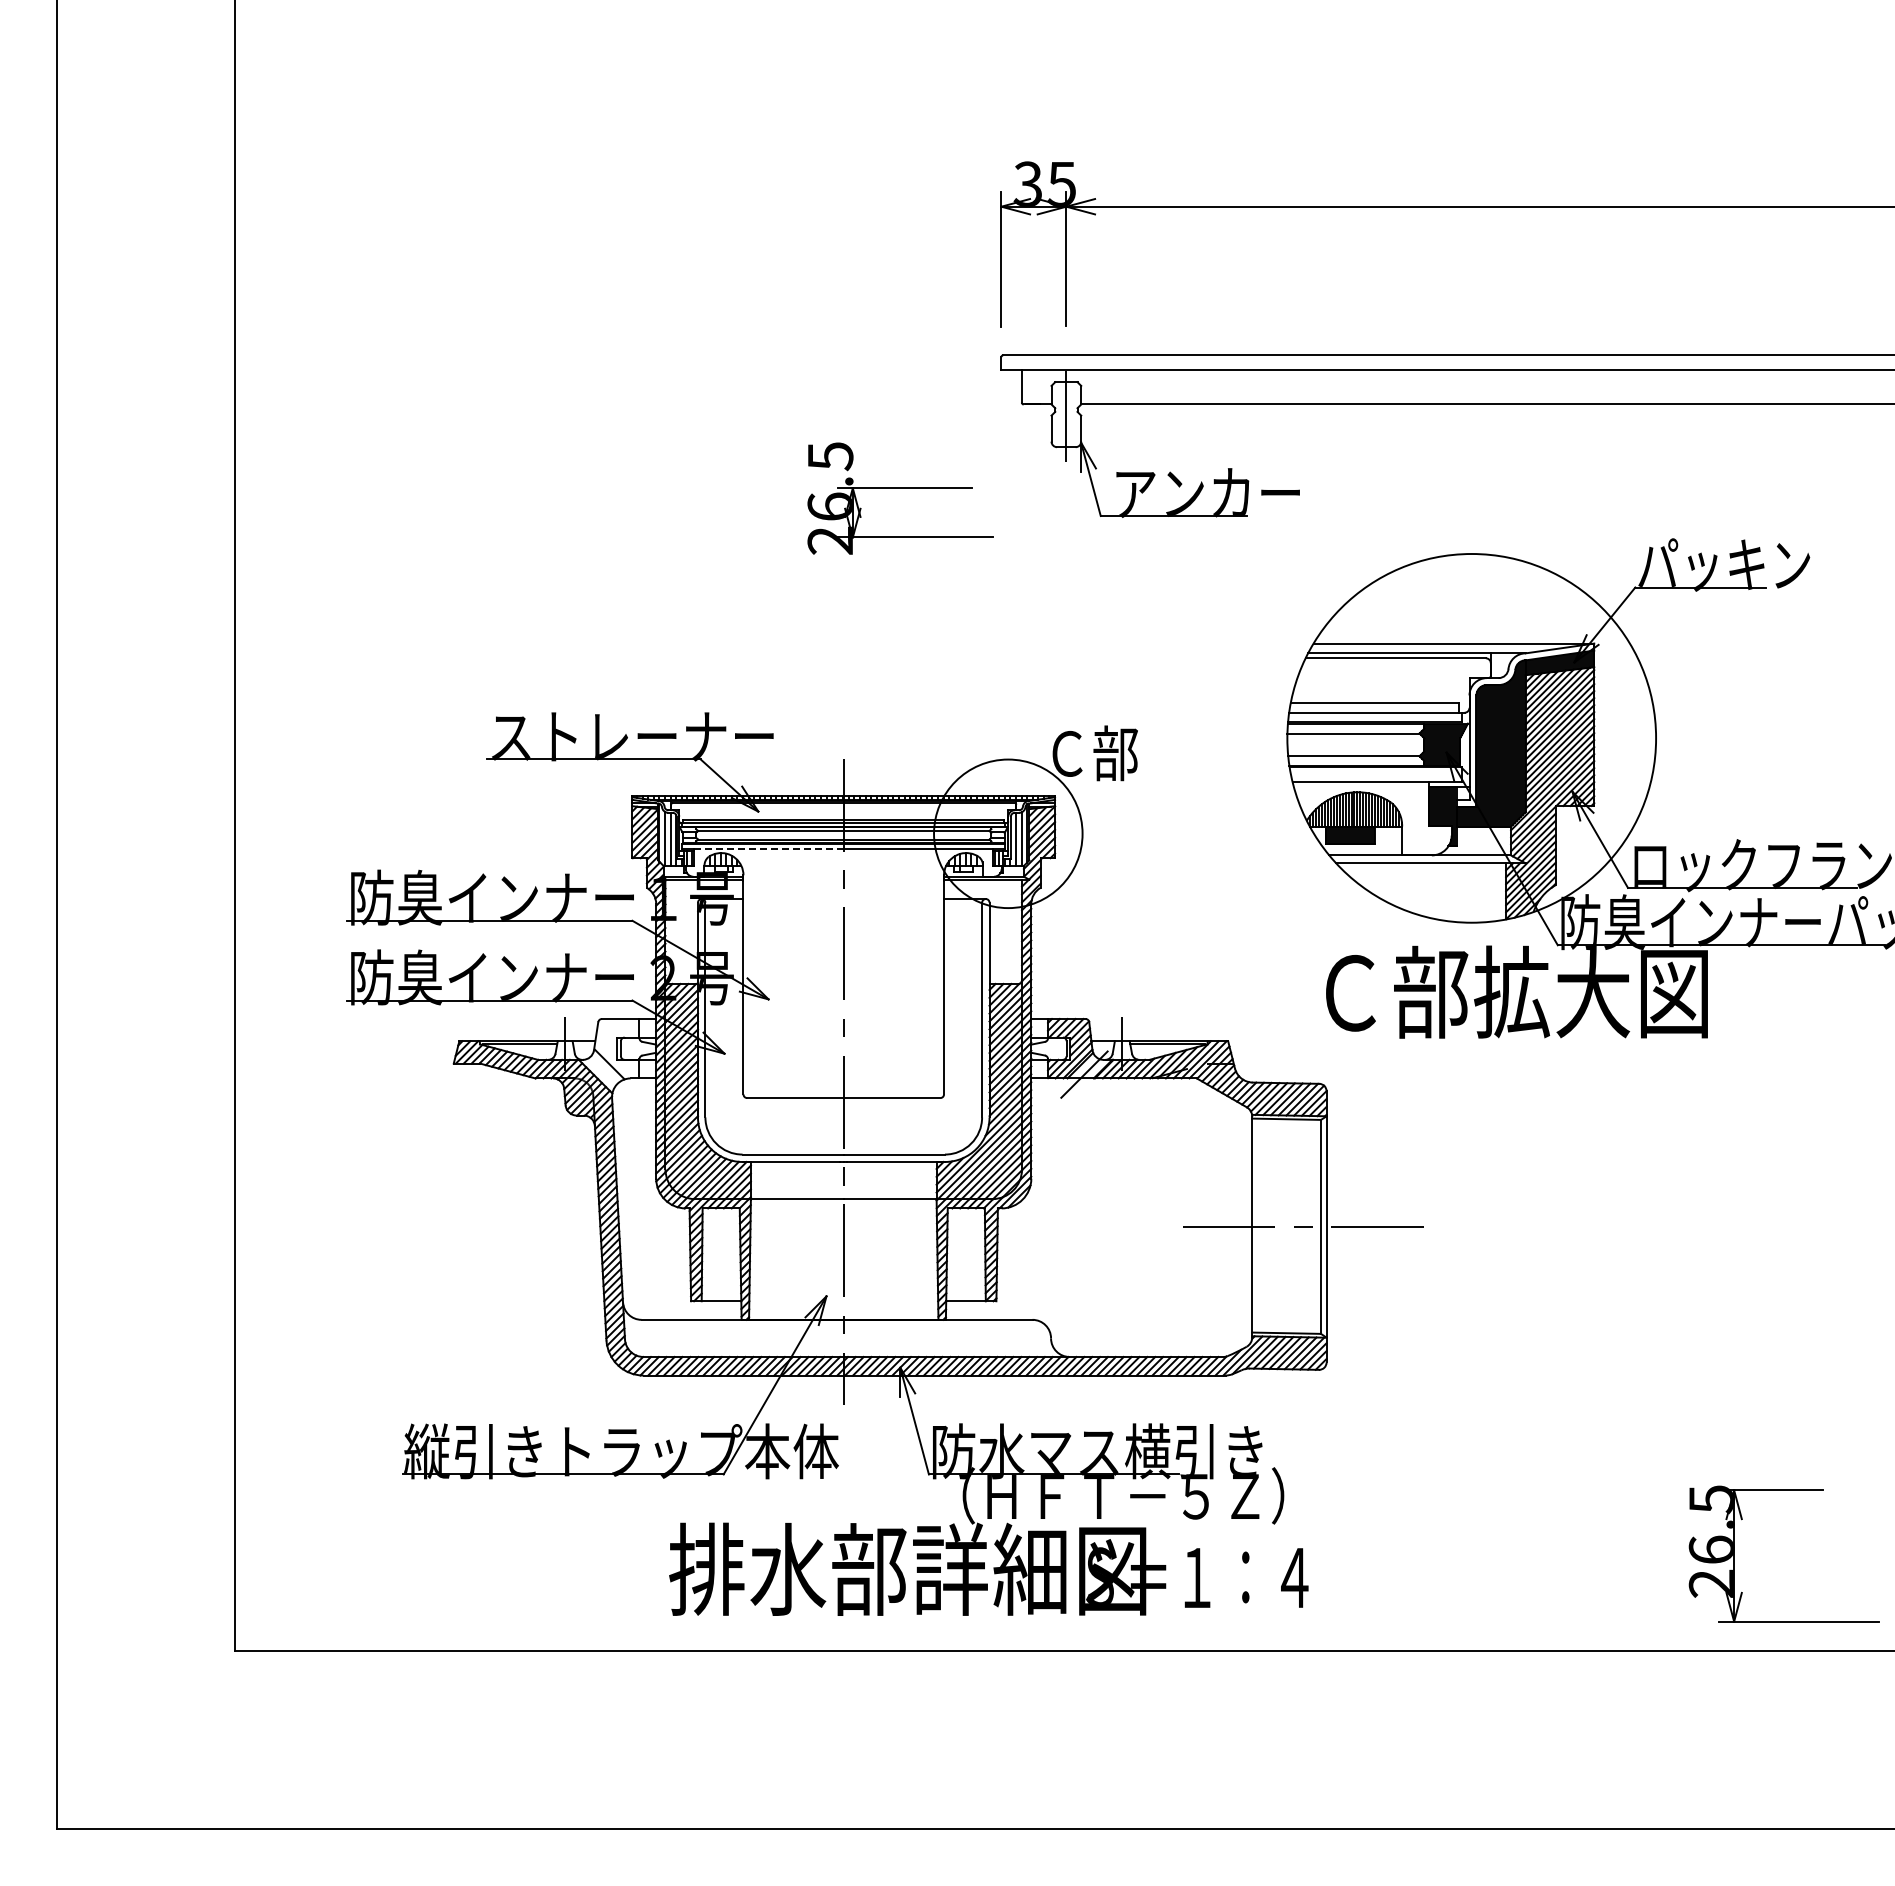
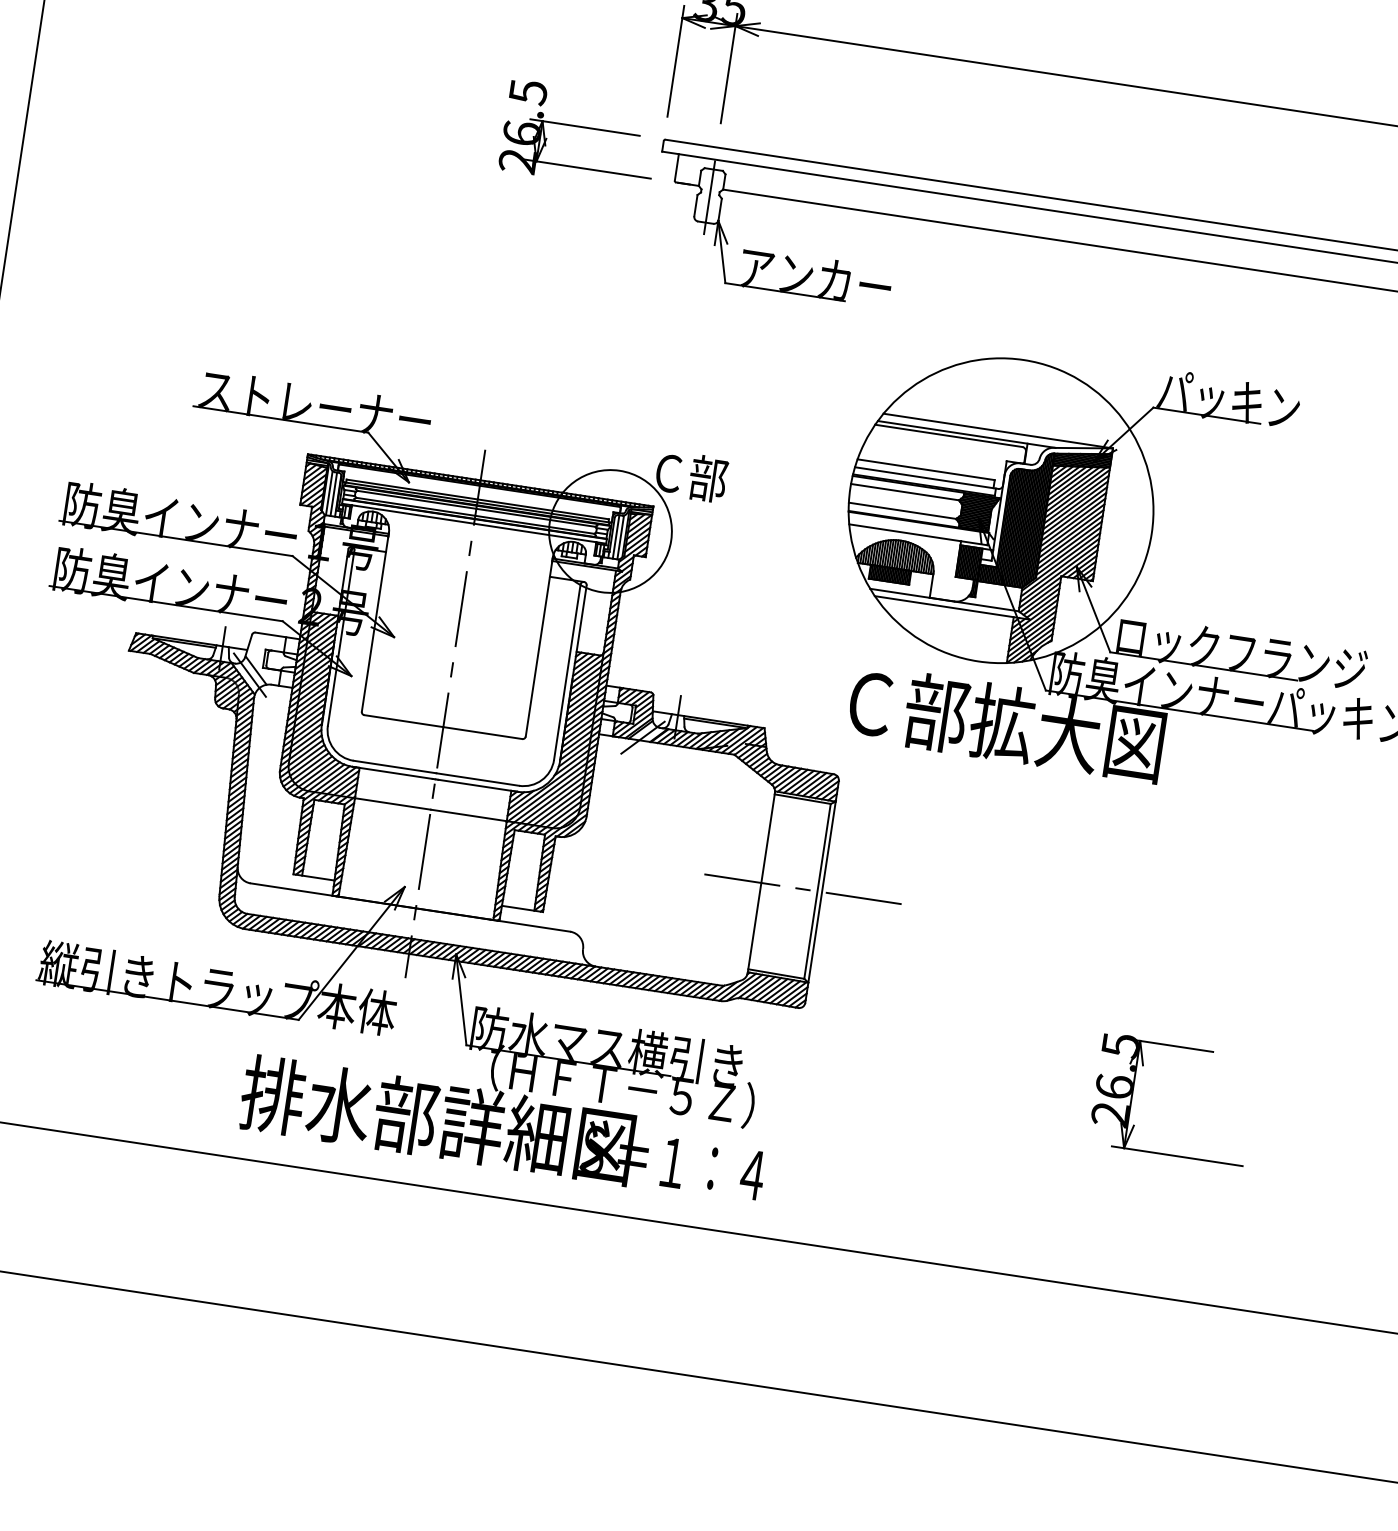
part: (900, 488) -> (581, 127), moved
line: (769, 849) -> (413, 514), dashed -> solid
line: (602, 1070) -> (249, 674), added
part: (1734, 1553) -> (1132, 1092), moved

